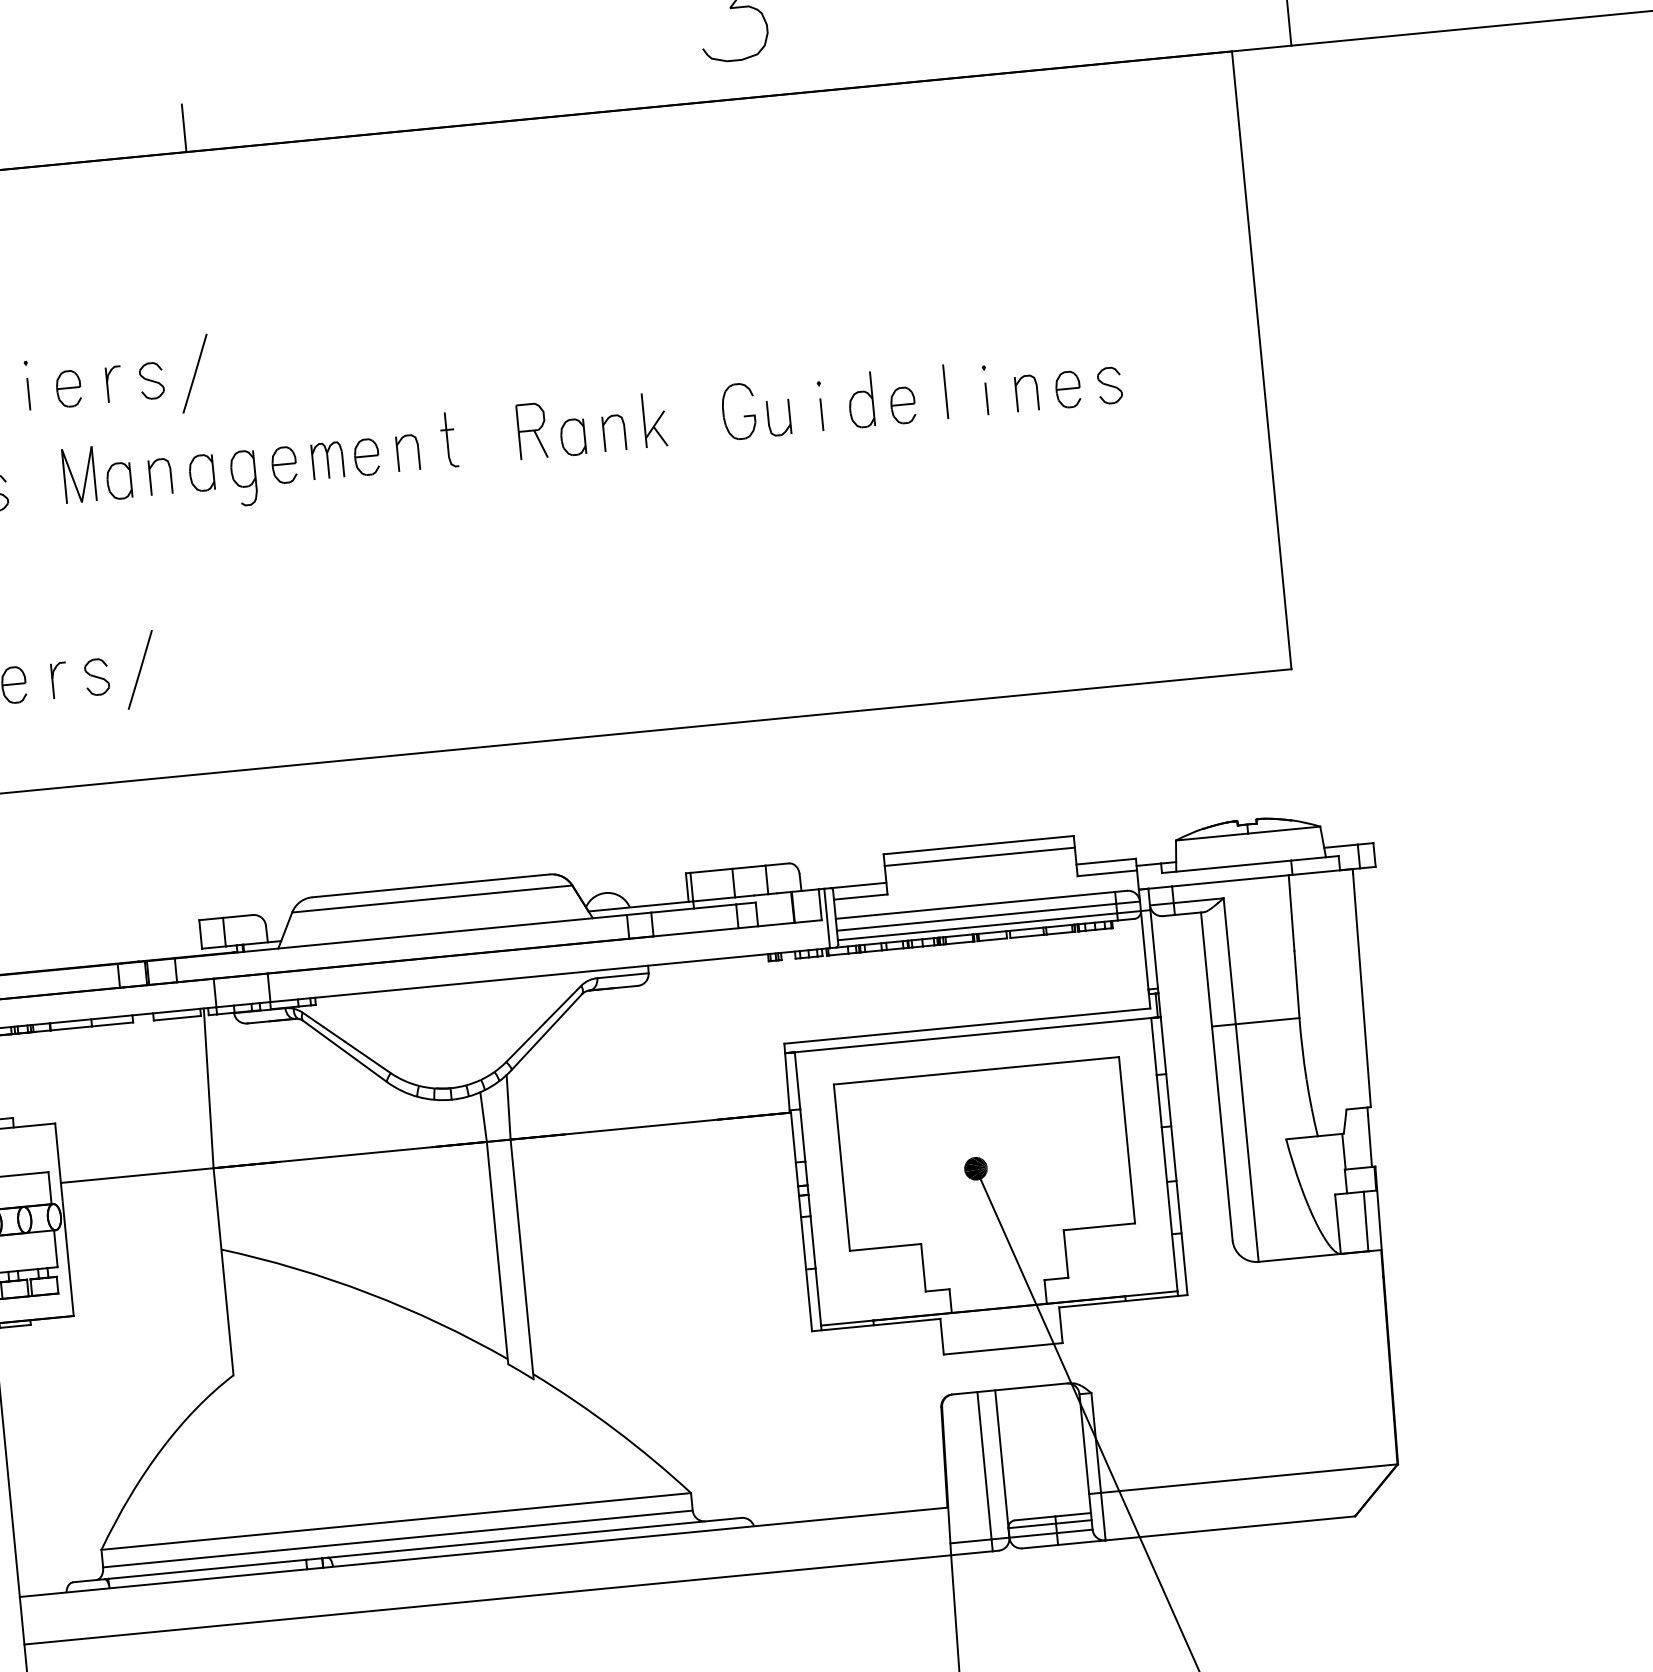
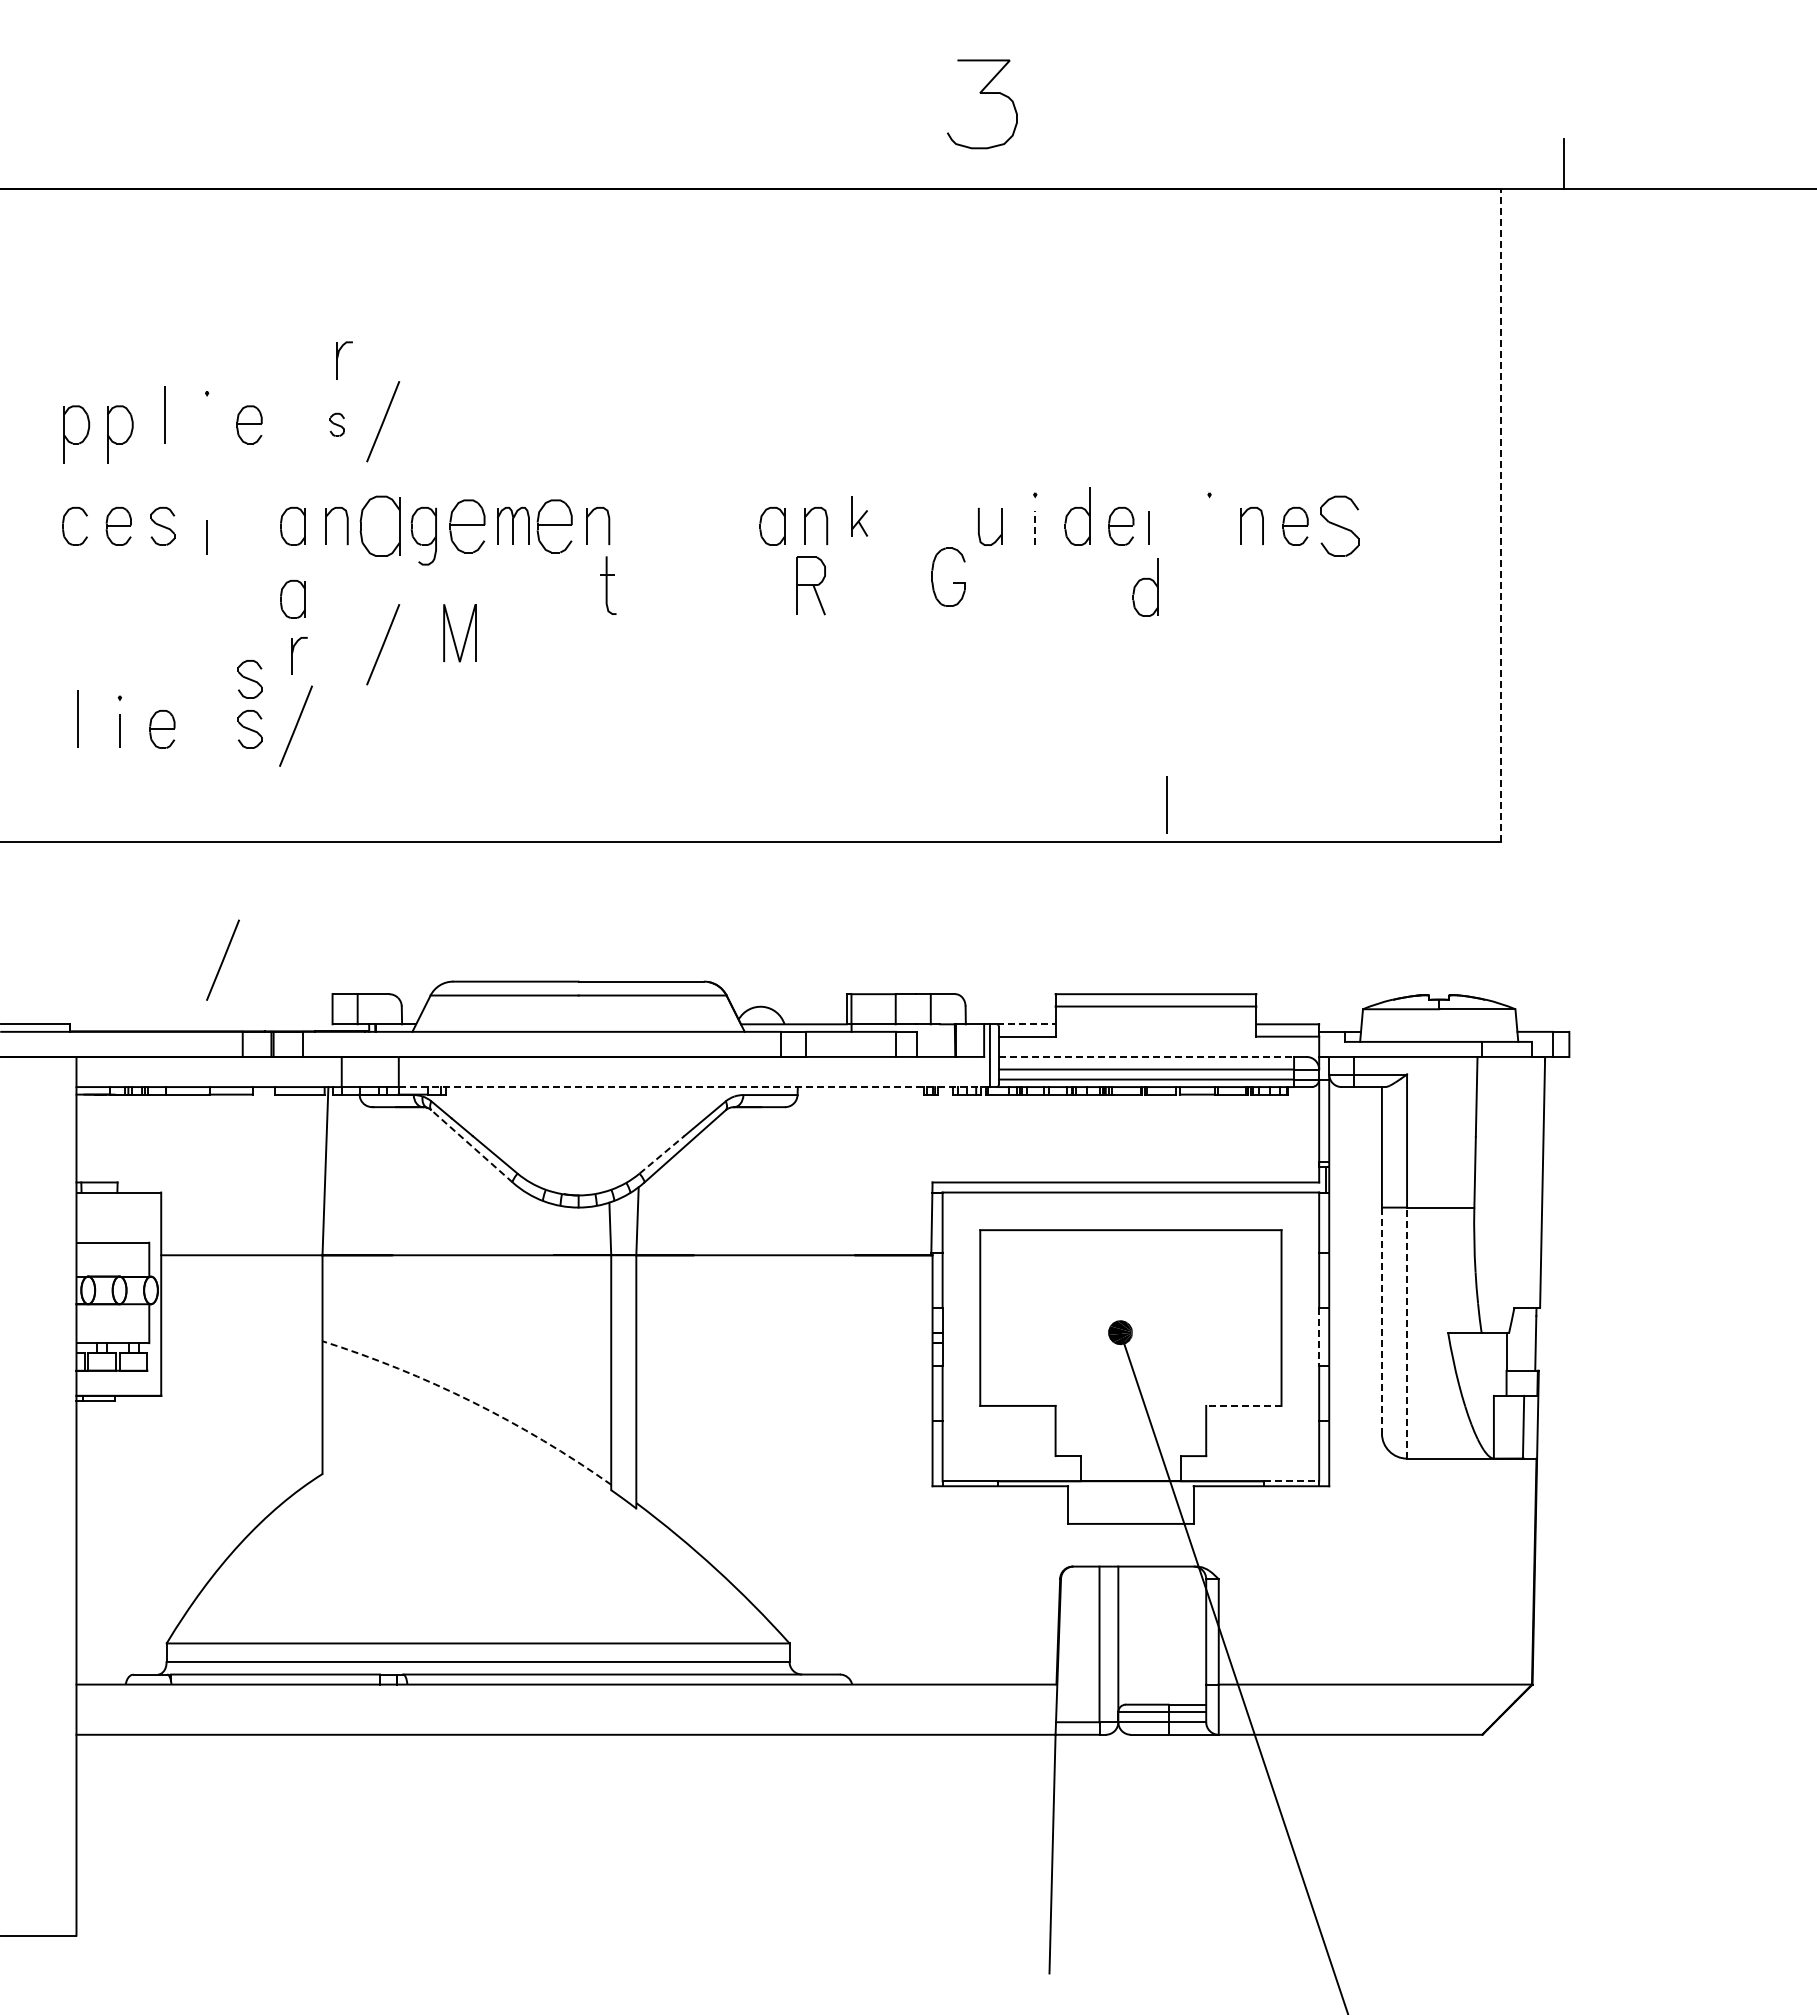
line: (184, 128) -> (396, 163), removed
line: (1262, 359) -> (1501, 514), solid -> dashed
part: (152, 380) -> (337, 424), size x0.6
part: (108, 381) -> (338, 357), moved
part: (1109, 385) -> (1339, 526), size x1.6
line: (945, 391) -> (1166, 804), moved
line: (28, 394) -> (206, 537), moved
line: (986, 398) -> (1148, 527), moved
line: (822, 414) -> (1035, 527), solid -> dashed
part: (743, 416) -> (953, 582), moved
part: (654, 420) -> (859, 516), size x0.7
part: (531, 430) -> (810, 585), moved
part: (449, 439) -> (608, 585), moved
part: (366, 457) -> (554, 526), size x1.4
part: (931, 461) -> (1145, 587), added
part: (284, 465) -> (467, 526), size x1.4
part: (202, 473) -> (380, 526), size x1.6
part: (73, 476) -> (453, 634), moved
part: (125, 550) -> (292, 599), added
line: (215, 584) -> (383, 644), added
part: (92, 629) -> (249, 679), added
part: (53, 677) -> (293, 652), moved
line: (858, 885) -> (1026, 1024), solid -> dashed
line: (91, 897) -> (222, 959), added
line: (975, 904) -> (1146, 1056), solid -> dashed
line: (550, 975) -> (694, 1087), solid -> dashed
line: (526, 1041) -> (662, 1154), solid -> dashed
line: (344, 1051) -> (471, 1146), solid -> dashed
line: (1221, 1133) -> (1381, 1320), solid -> dashed
line: (1247, 1143) -> (1407, 1333), solid -> dashed
line: (1164, 1154) -> (1319, 1336), solid -> dashed
line: (1099, 1226) -> (1243, 1405), solid -> dashed
arc: (368, 1292) -> (472, 1401), solid -> dashed
line: (1151, 1294) -> (1291, 1481), solid -> dashed

